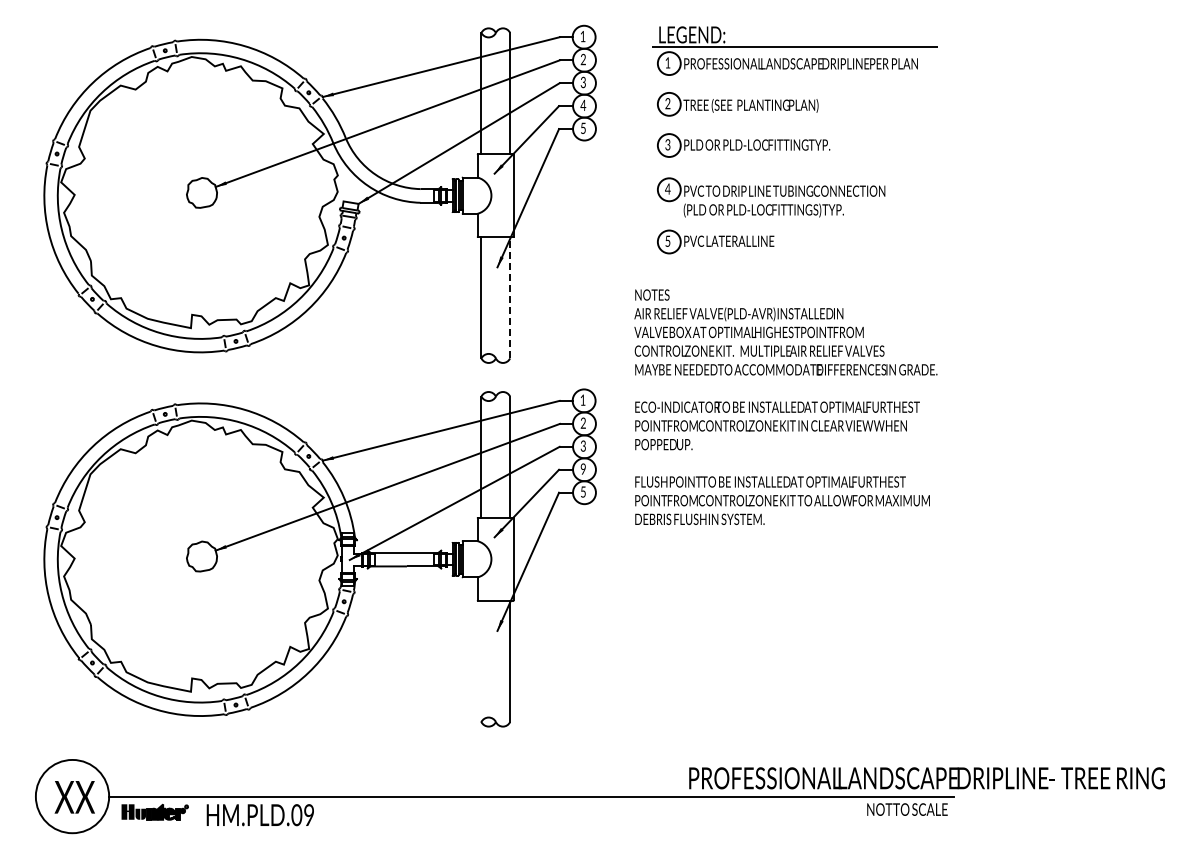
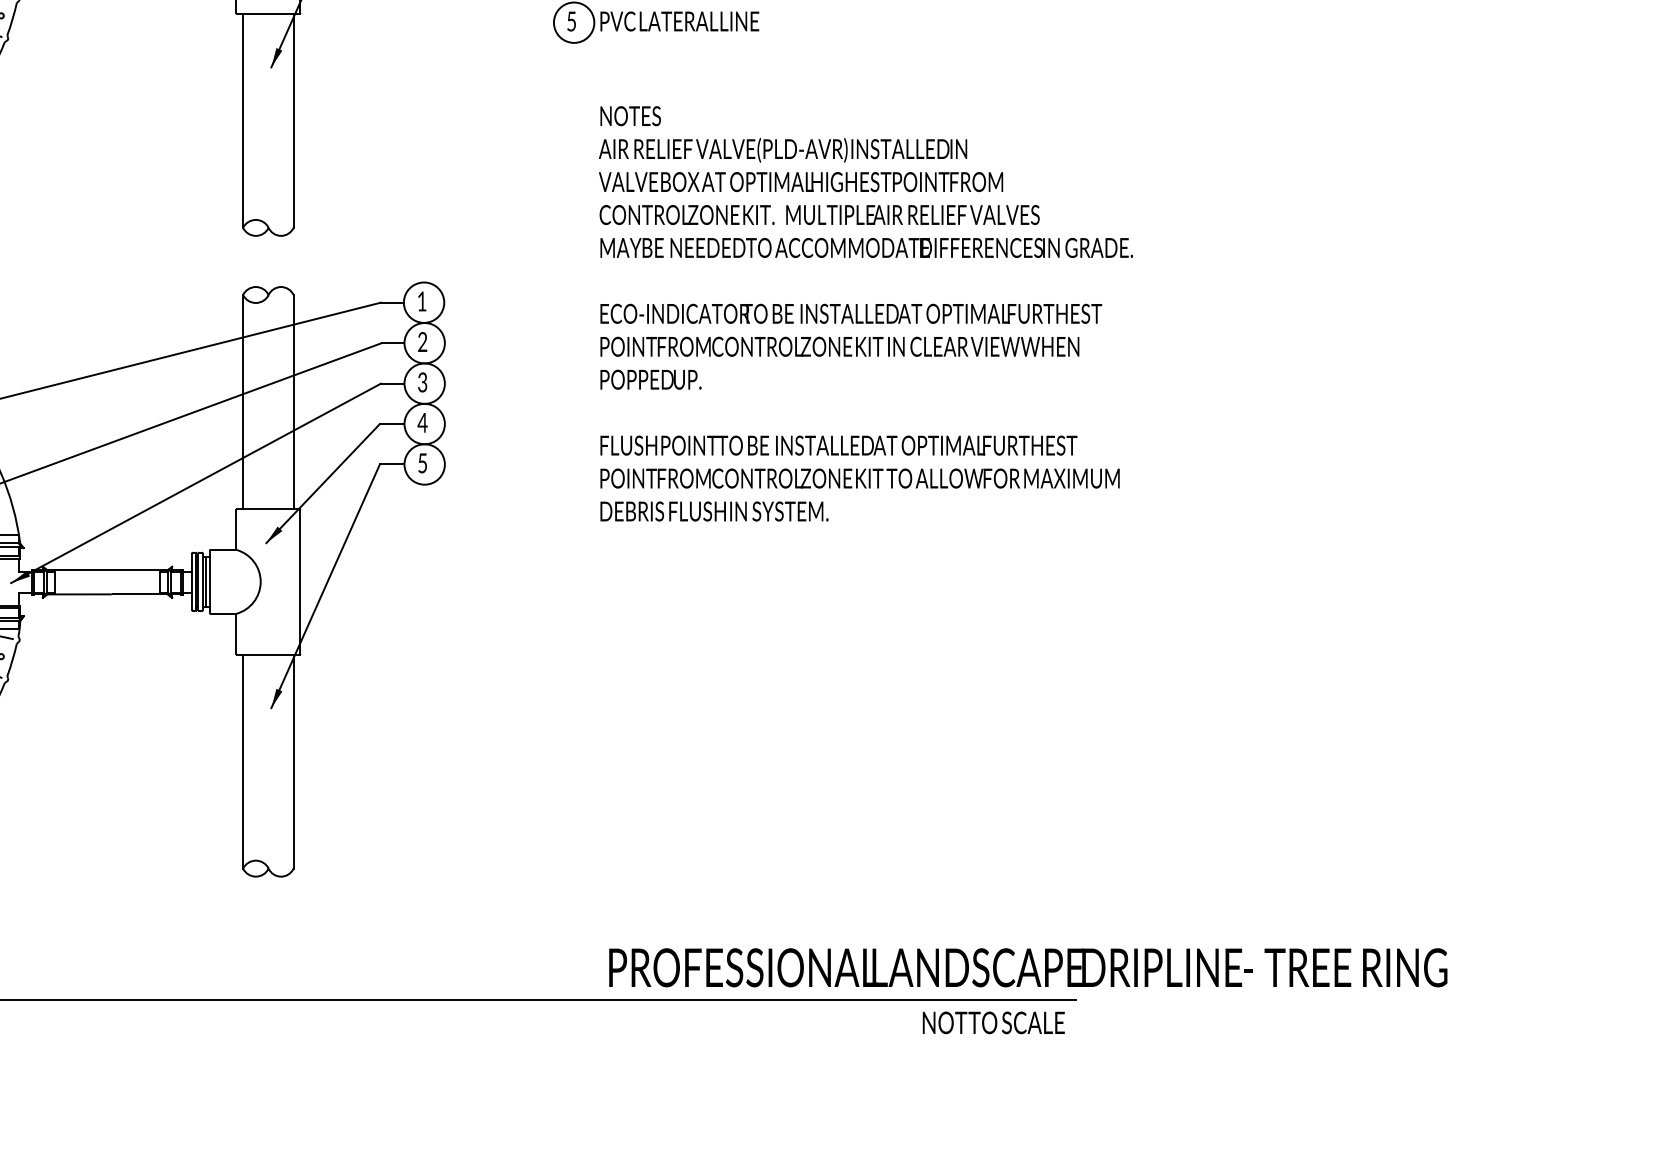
line: (510, 297) -> (294, 120), dashed -> solid
text: (785, 406) -> (865, 312), moved
text: (583, 468) -> (422, 421), 9 -> 4
line: (481, 661) -> (243, 761), added

